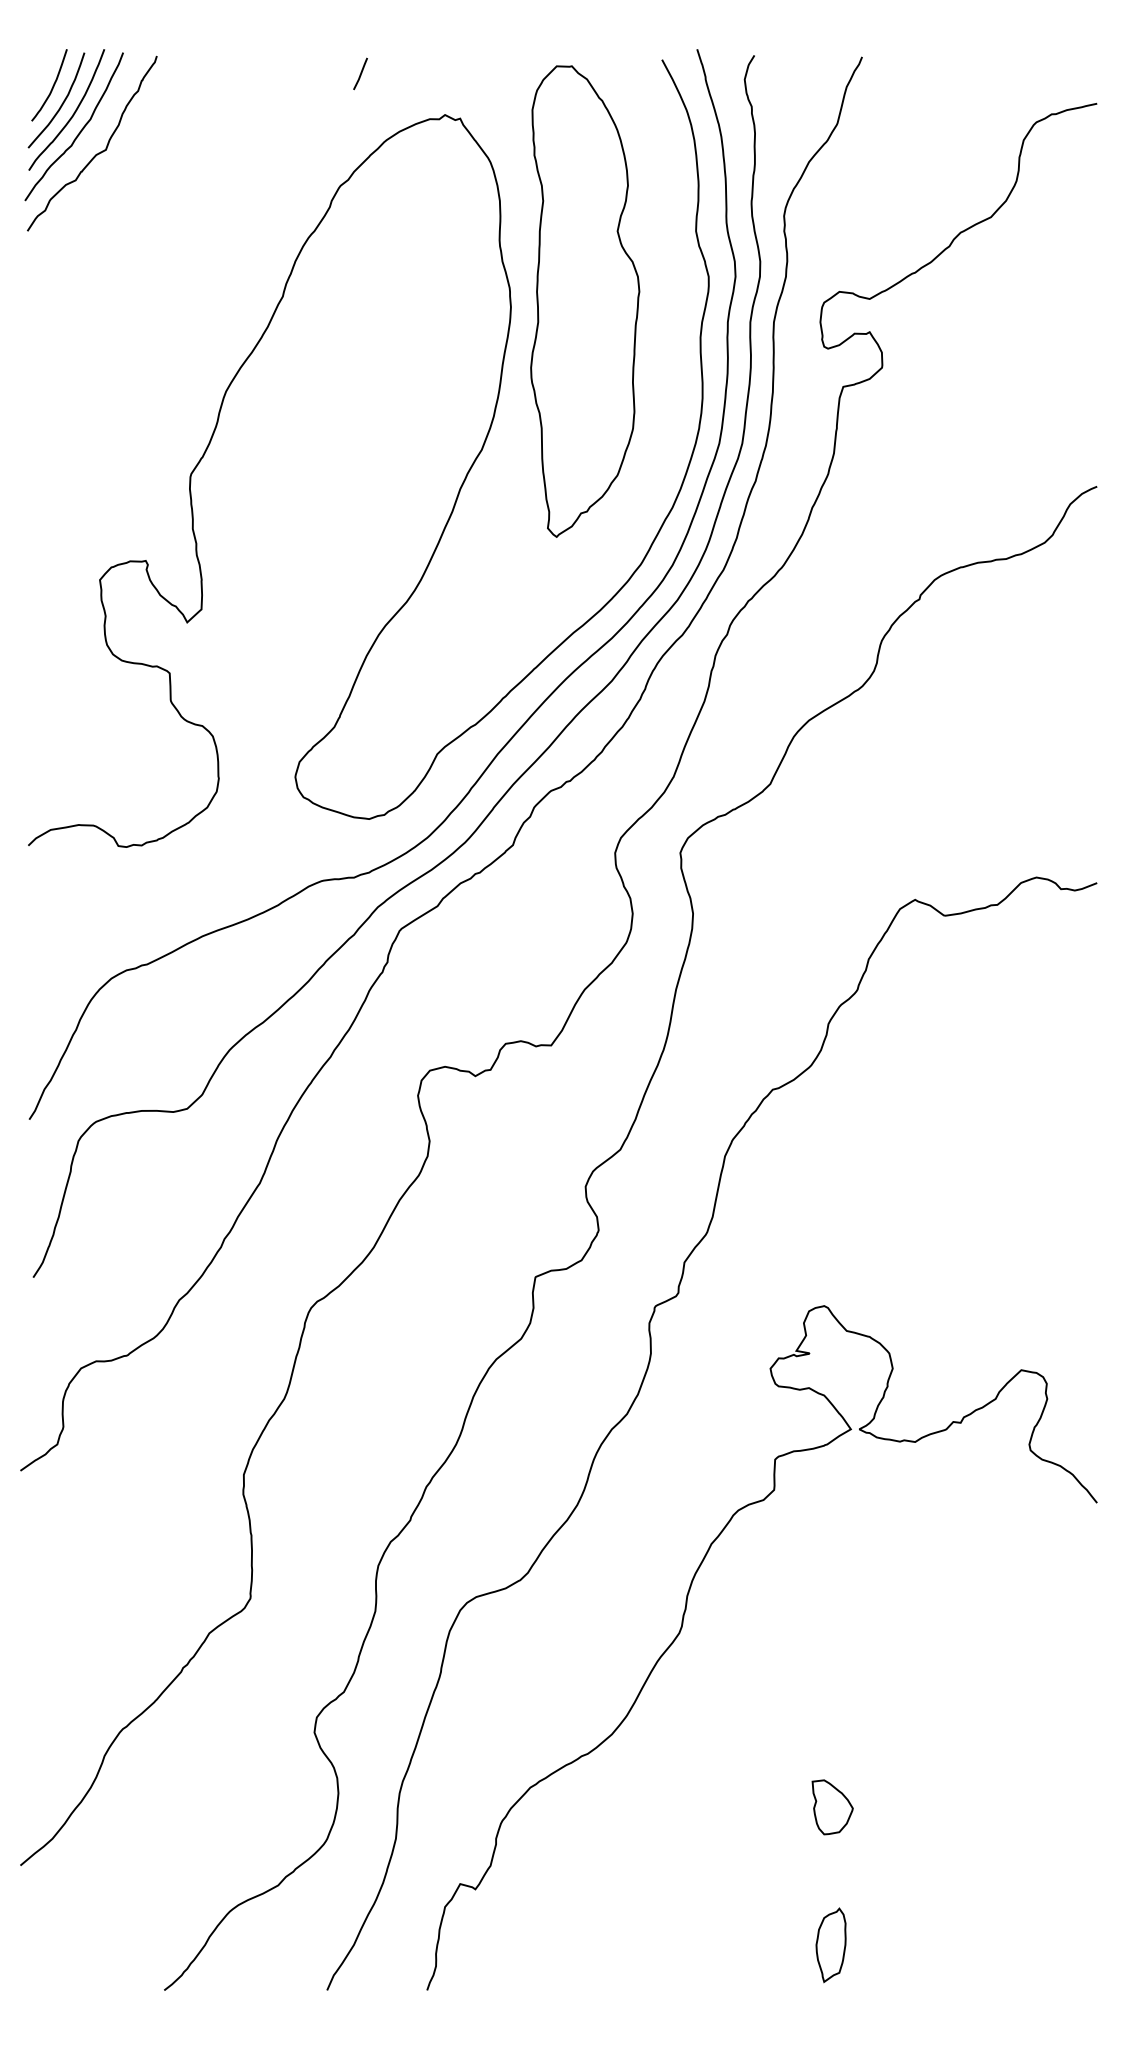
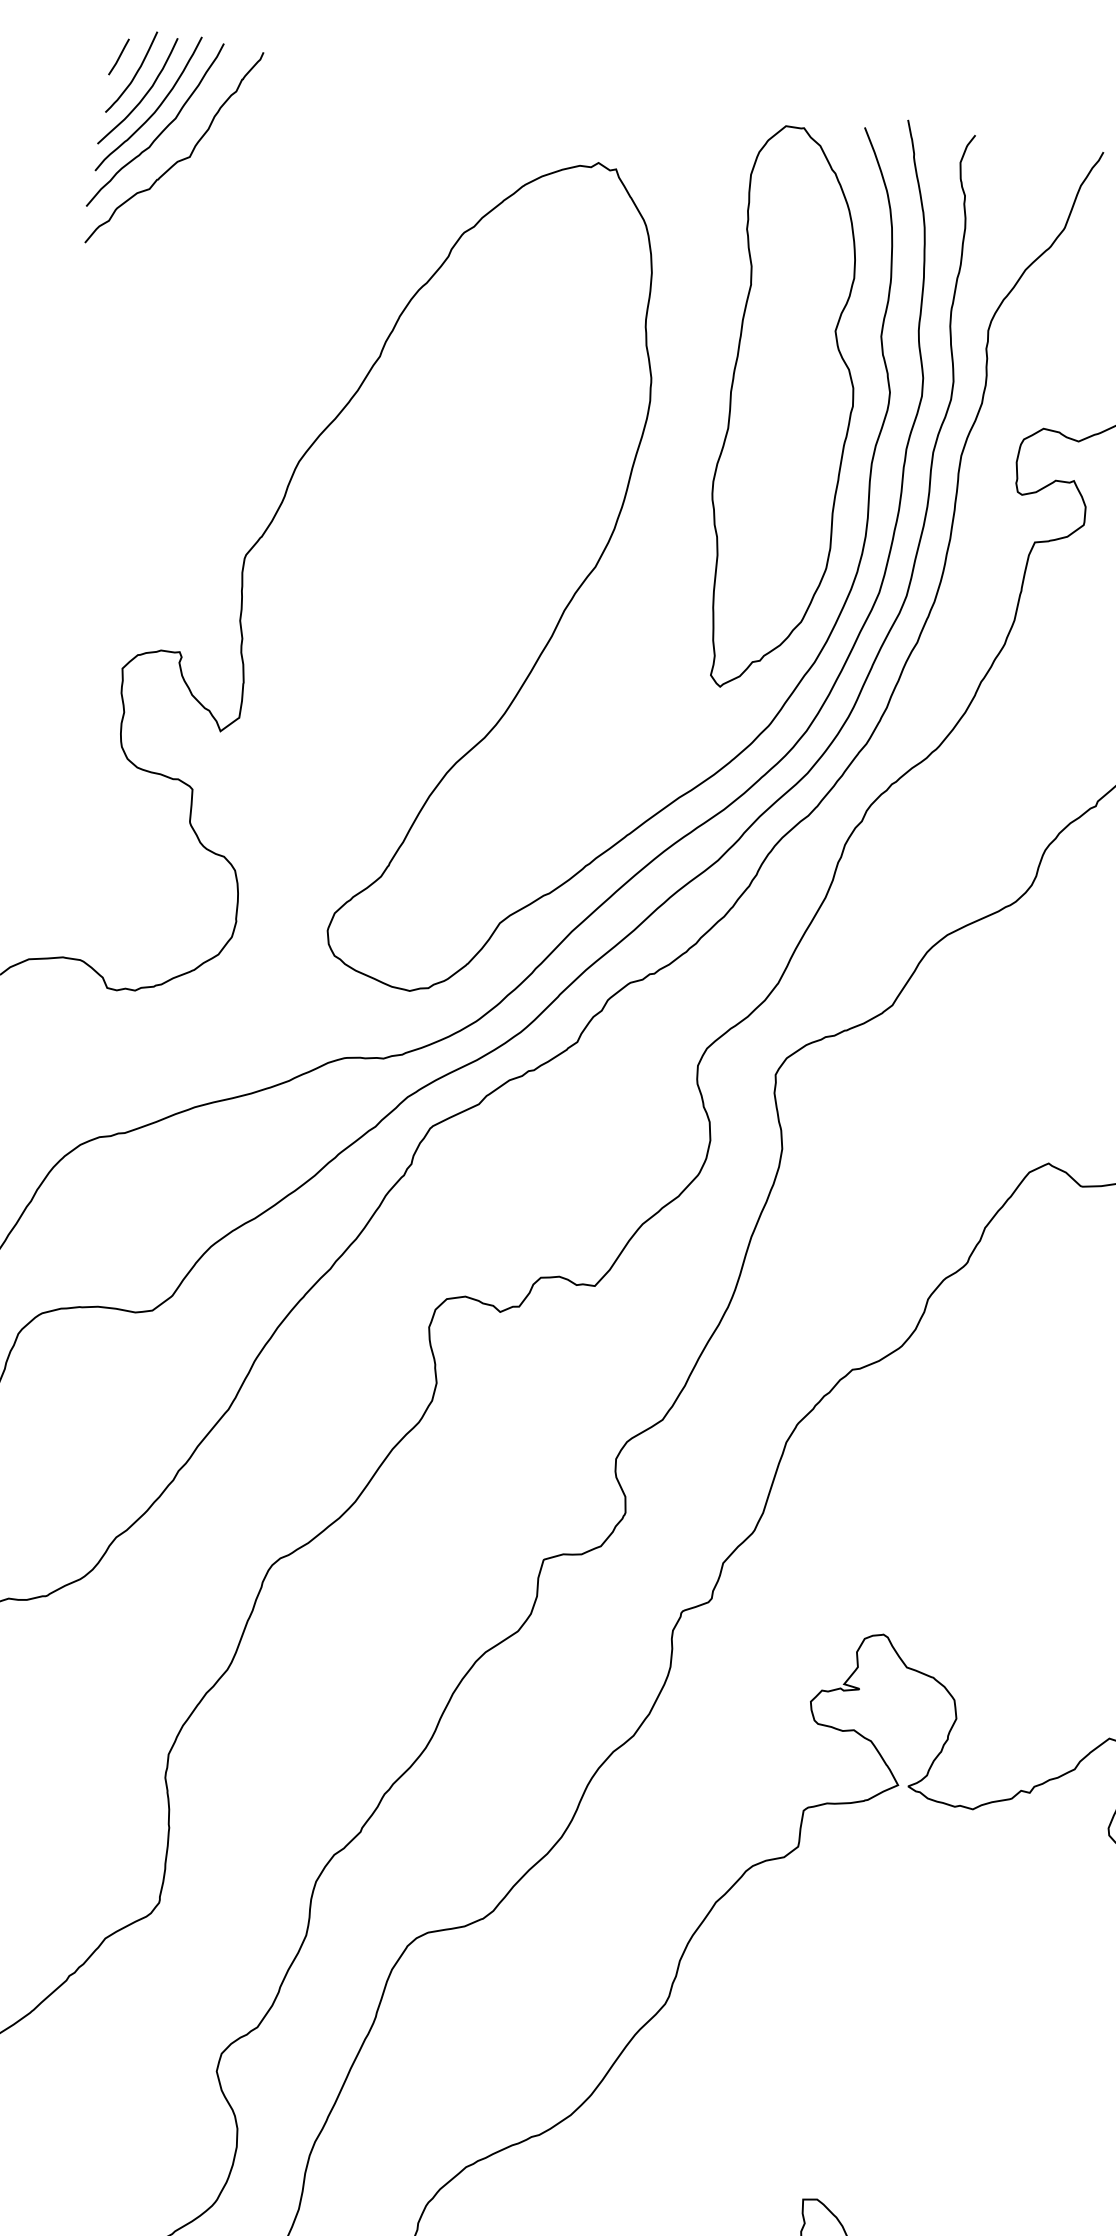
line: (360, 73) -> (118, 56), moved
part: (585, 301) -> (787, 410), moved

